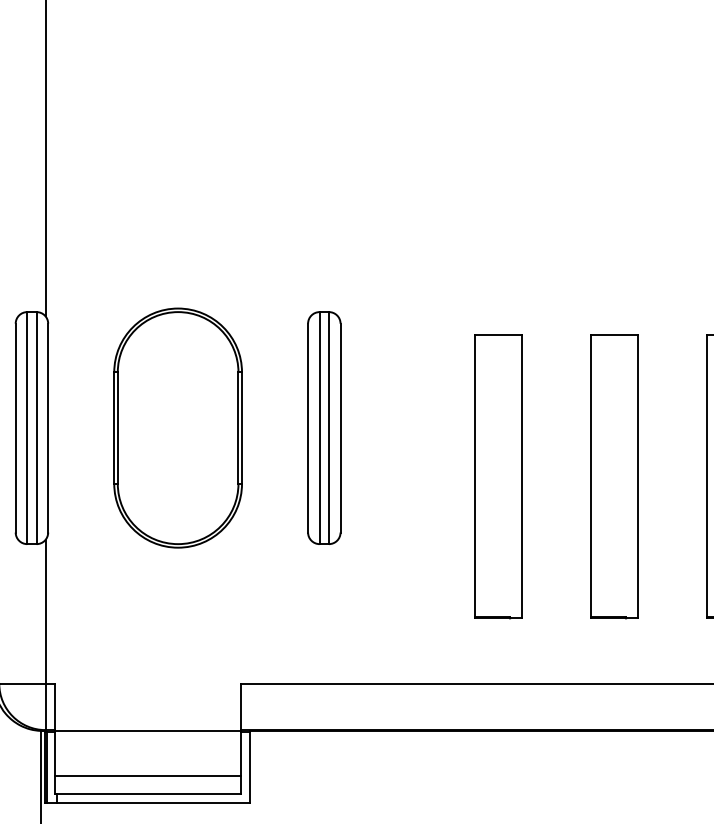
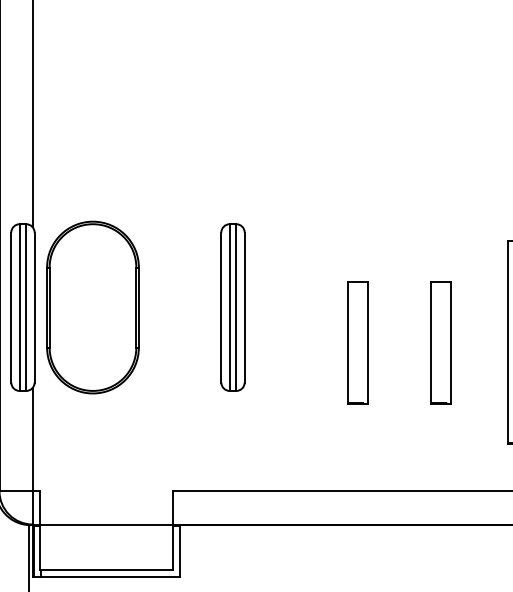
part: (177, 428) -> (92, 307), moved
part: (497, 476) -> (357, 342), size x0.6
part: (614, 476) -> (441, 342), size x0.6
line: (148, 775) -> (106, 557), removed

